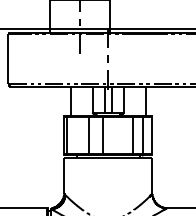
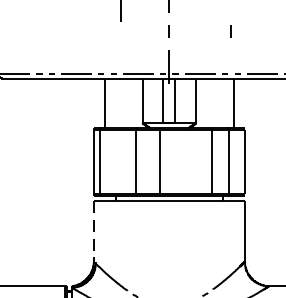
line: (143, 58) -> (229, 30), added
line: (64, 176) -> (94, 232), solid -> dashed

